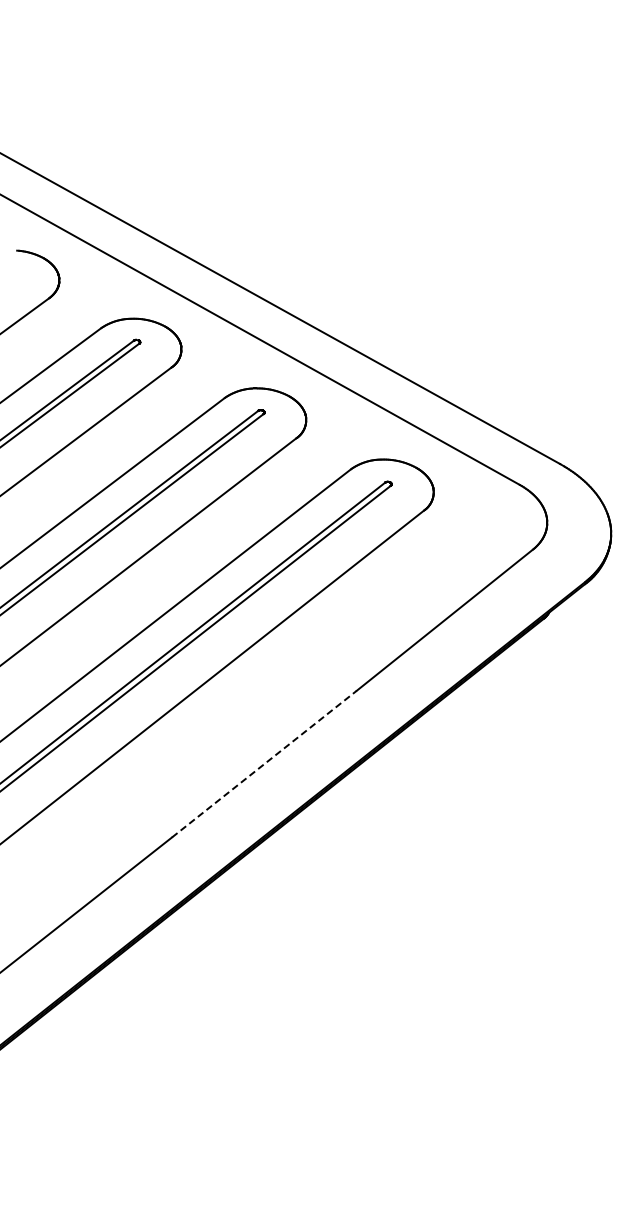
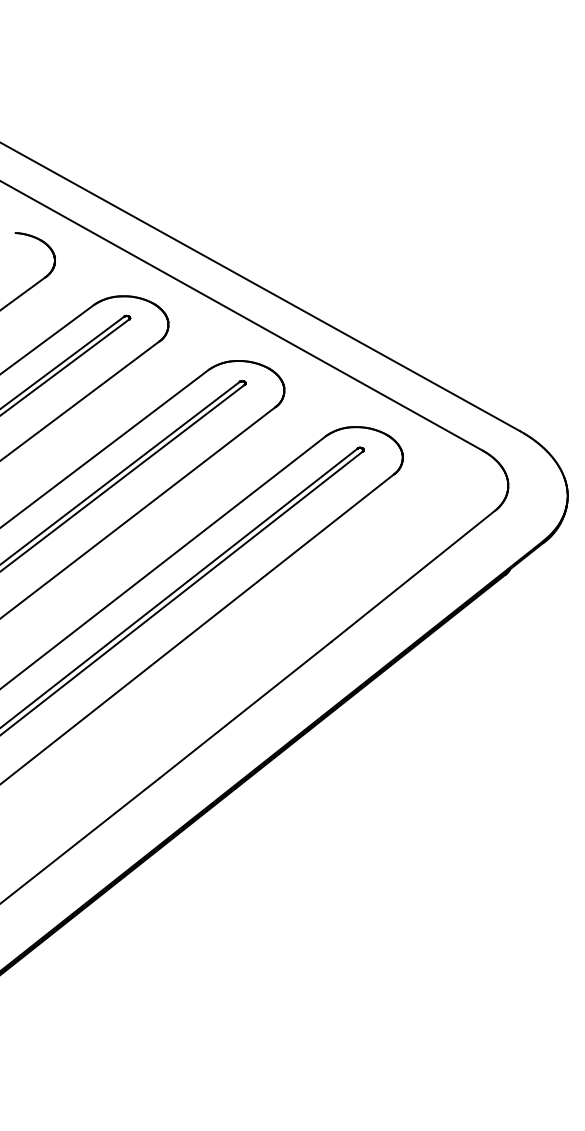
line: (264, 764) -> (245, 710), dashed -> solid

